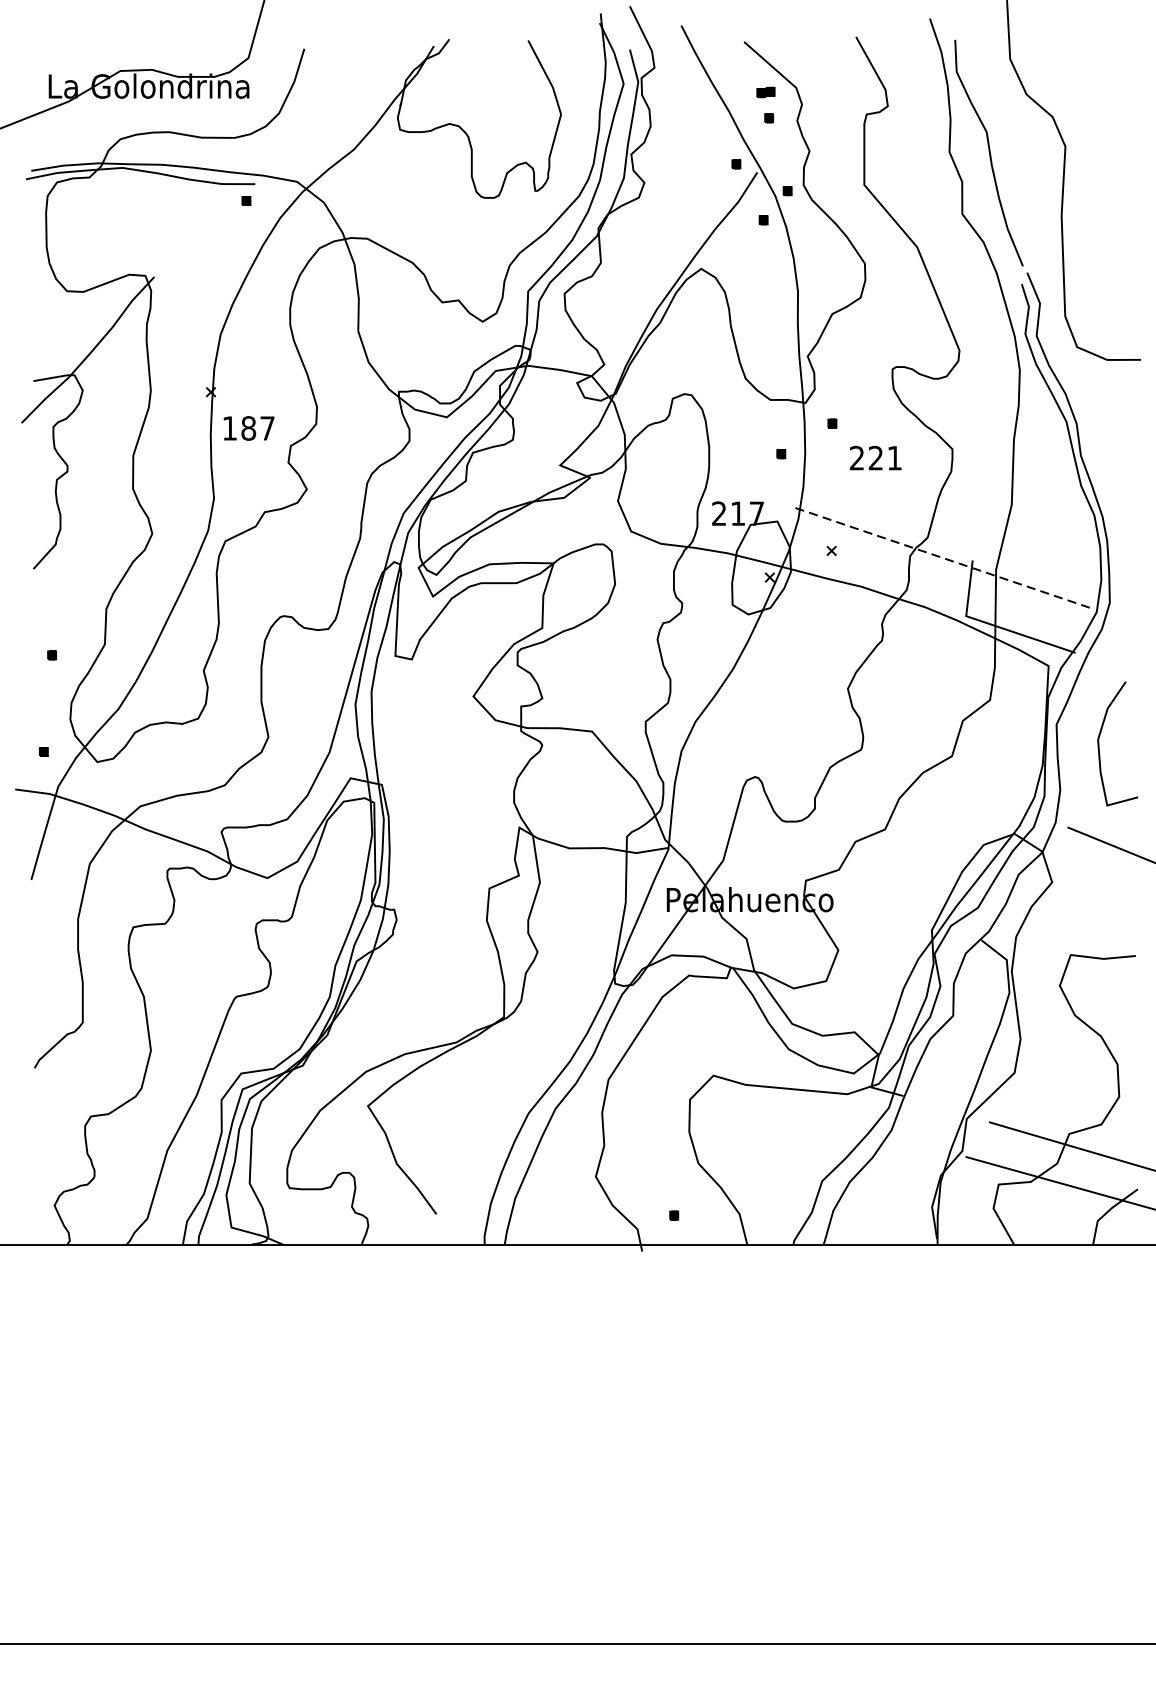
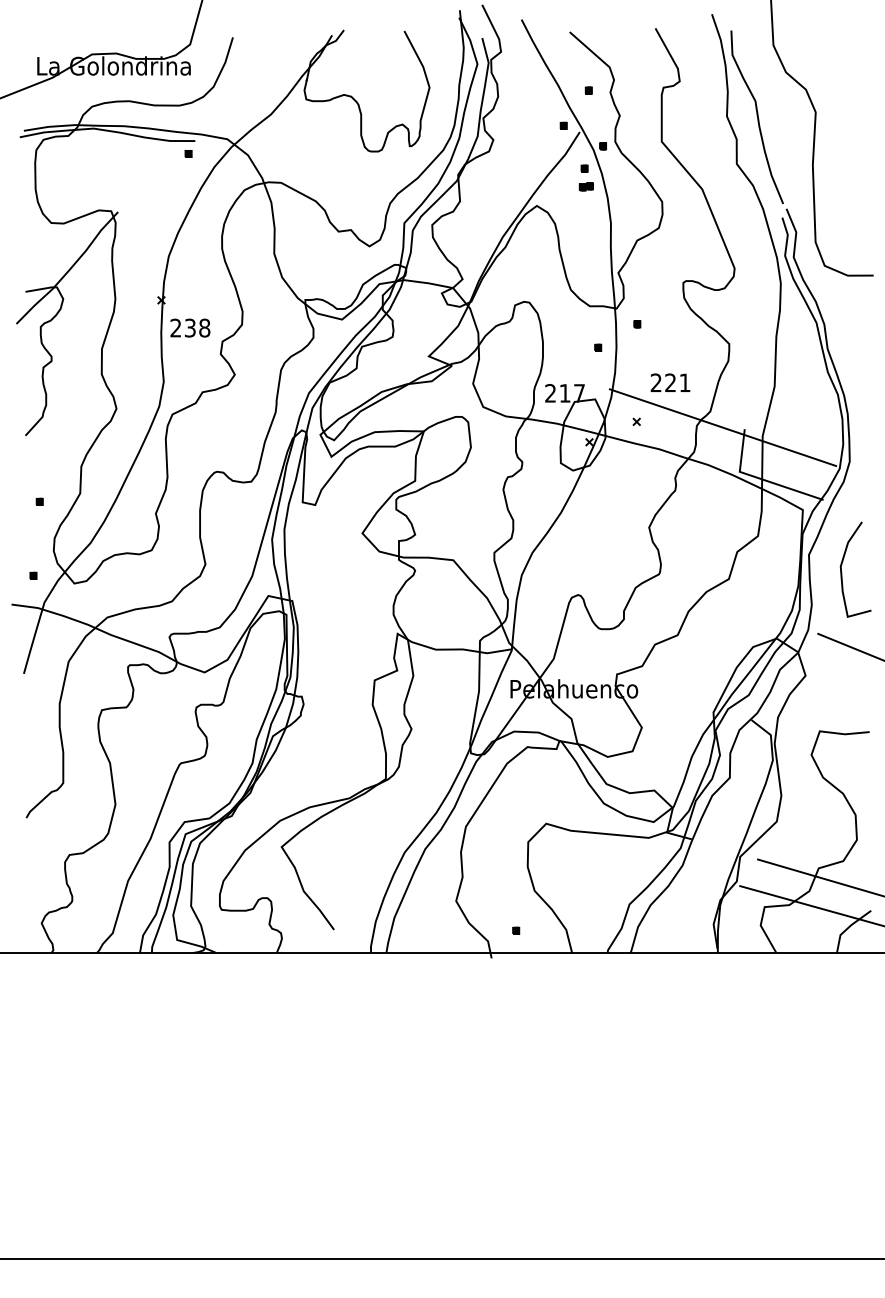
part: (764, 92) -> (585, 186), moved
text: (248, 427) -> (190, 327), 187 -> 238
text: (875, 457) -> (670, 382), moved
line: (944, 558) -> (723, 427), dashed -> solid

